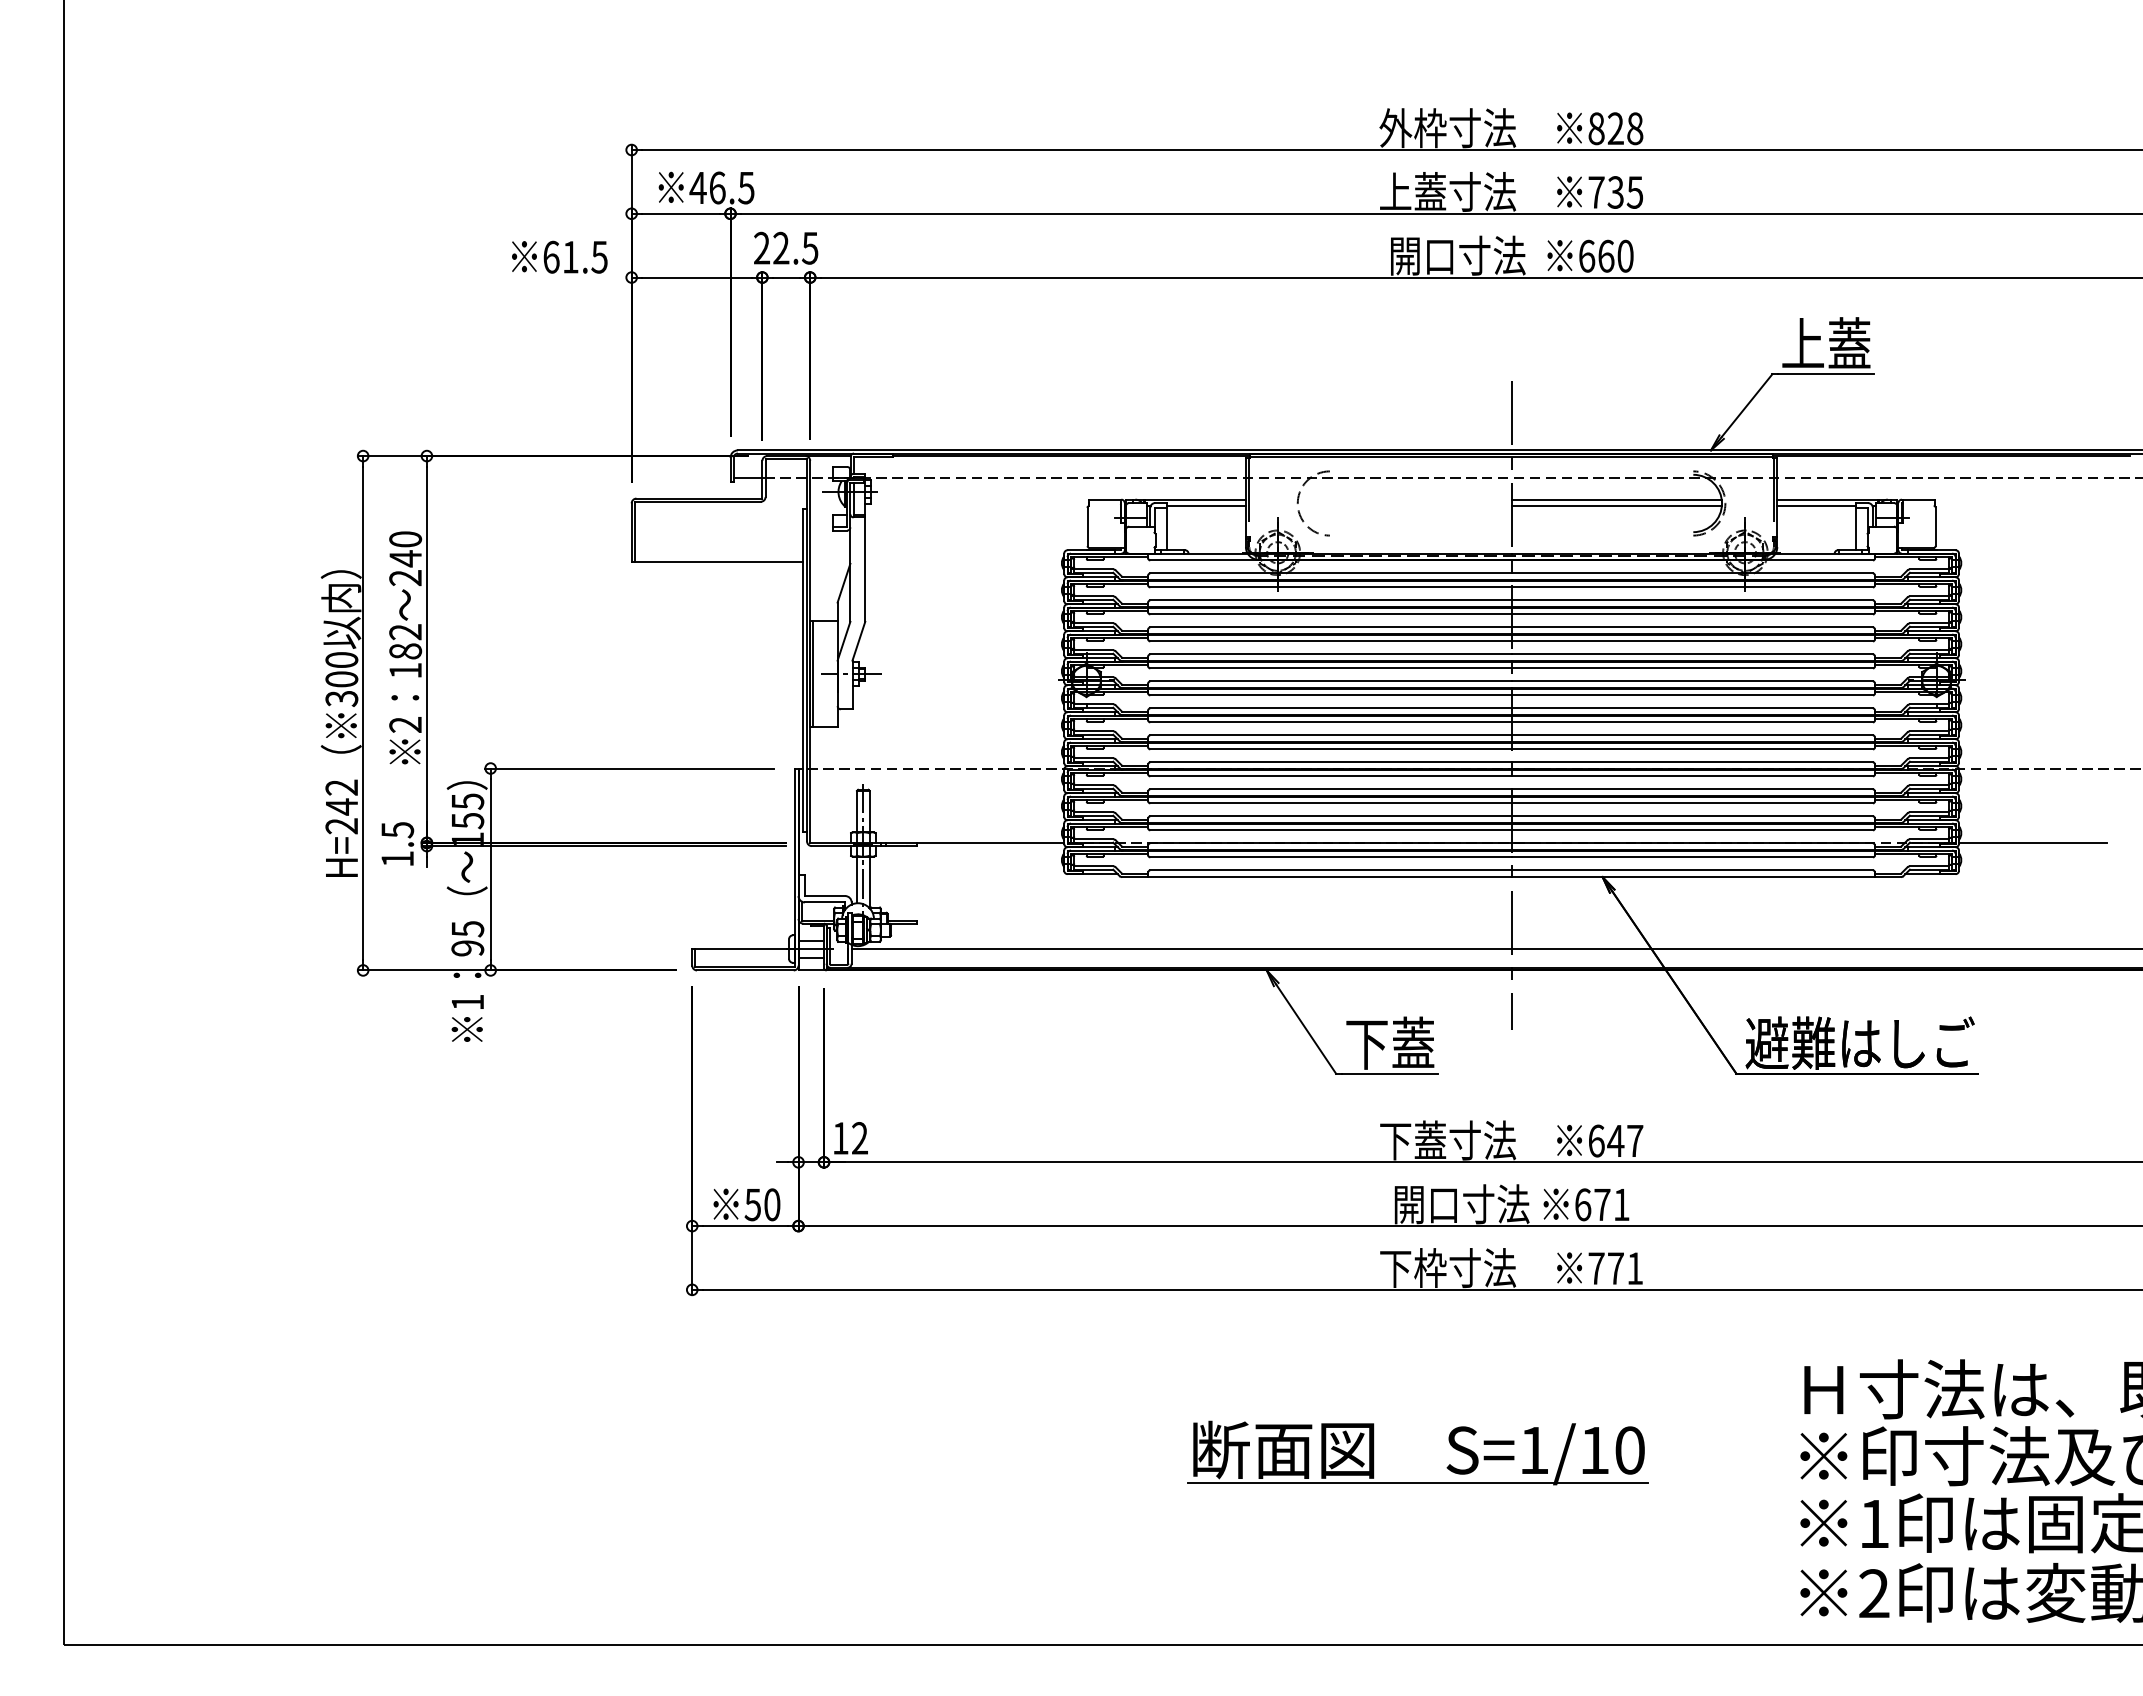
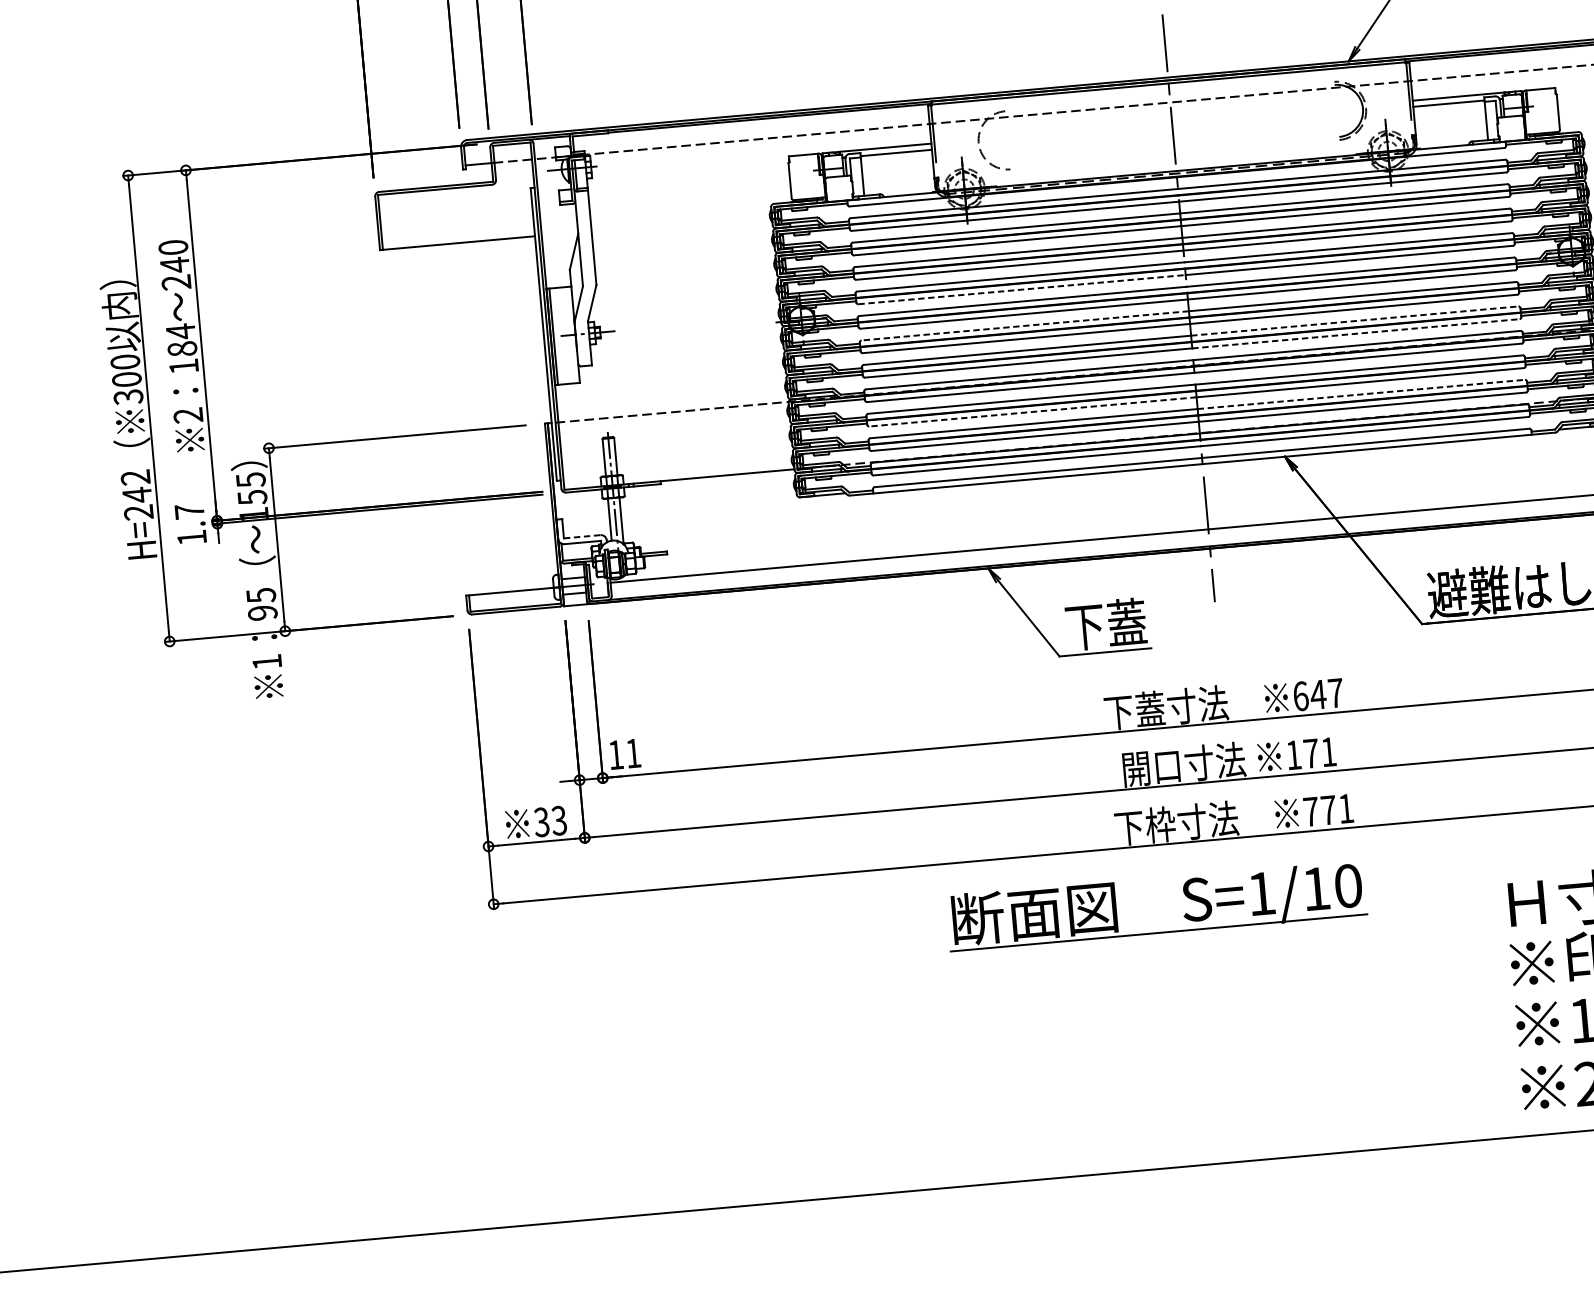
line: (1616, 499) -> (1267, 113), removed
line: (1616, 506) -> (1267, 119), removed
text: (405, 631) -> (180, 331), 182 -> 184
line: (1330, 668) -> (1021, 289), solid -> dashed
line: (1330, 708) -> (1024, 325), solid -> dashed
line: (1692, 735) -> (1355, 321), solid -> dashed
line: (1692, 749) -> (1356, 333), solid -> dashed
line: (1330, 803) -> (1032, 412), solid -> dashed
line: (1692, 816) -> (1361, 394), solid -> dashed
text: (397, 830) -> (189, 511), 1.5 -> 1.7
line: (825, 896) -> (582, 537), solid -> dashed
text: (859, 1138) -> (632, 753), 12 -> 11
text: (762, 1204) -> (550, 821), 50 -> 33
text: (1583, 1204) -> (1294, 754), 671 -> 171
part: (1417, 1482) -> (1158, 932), moved

